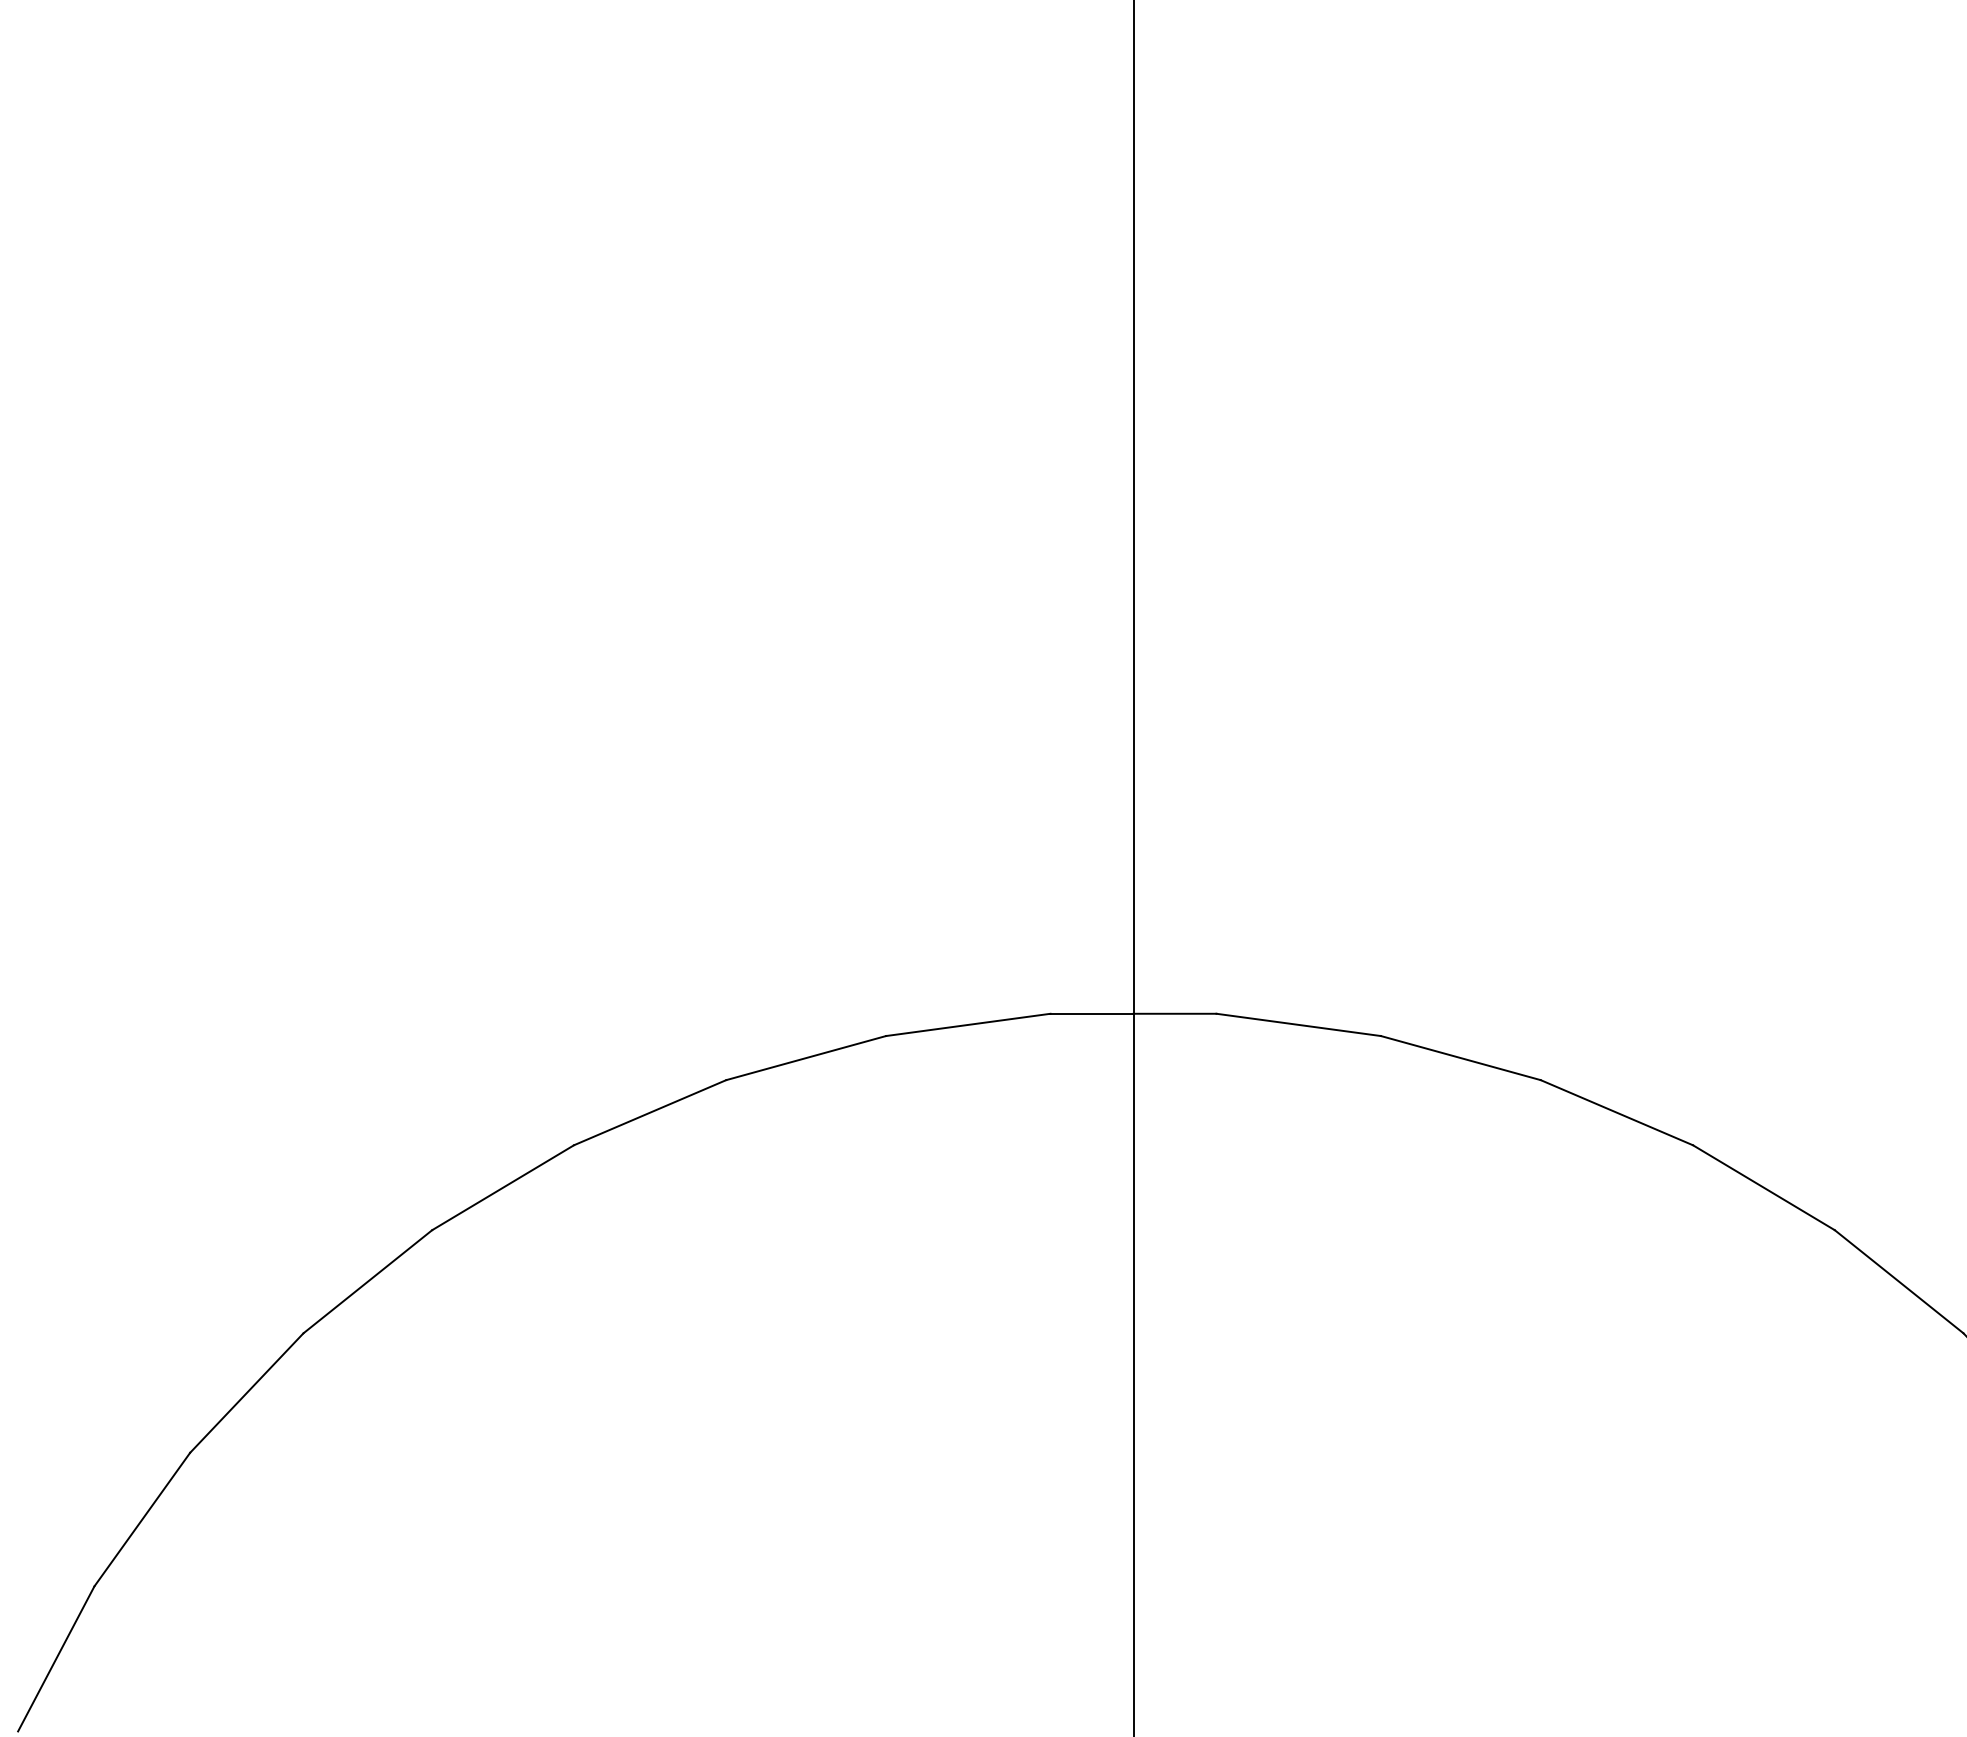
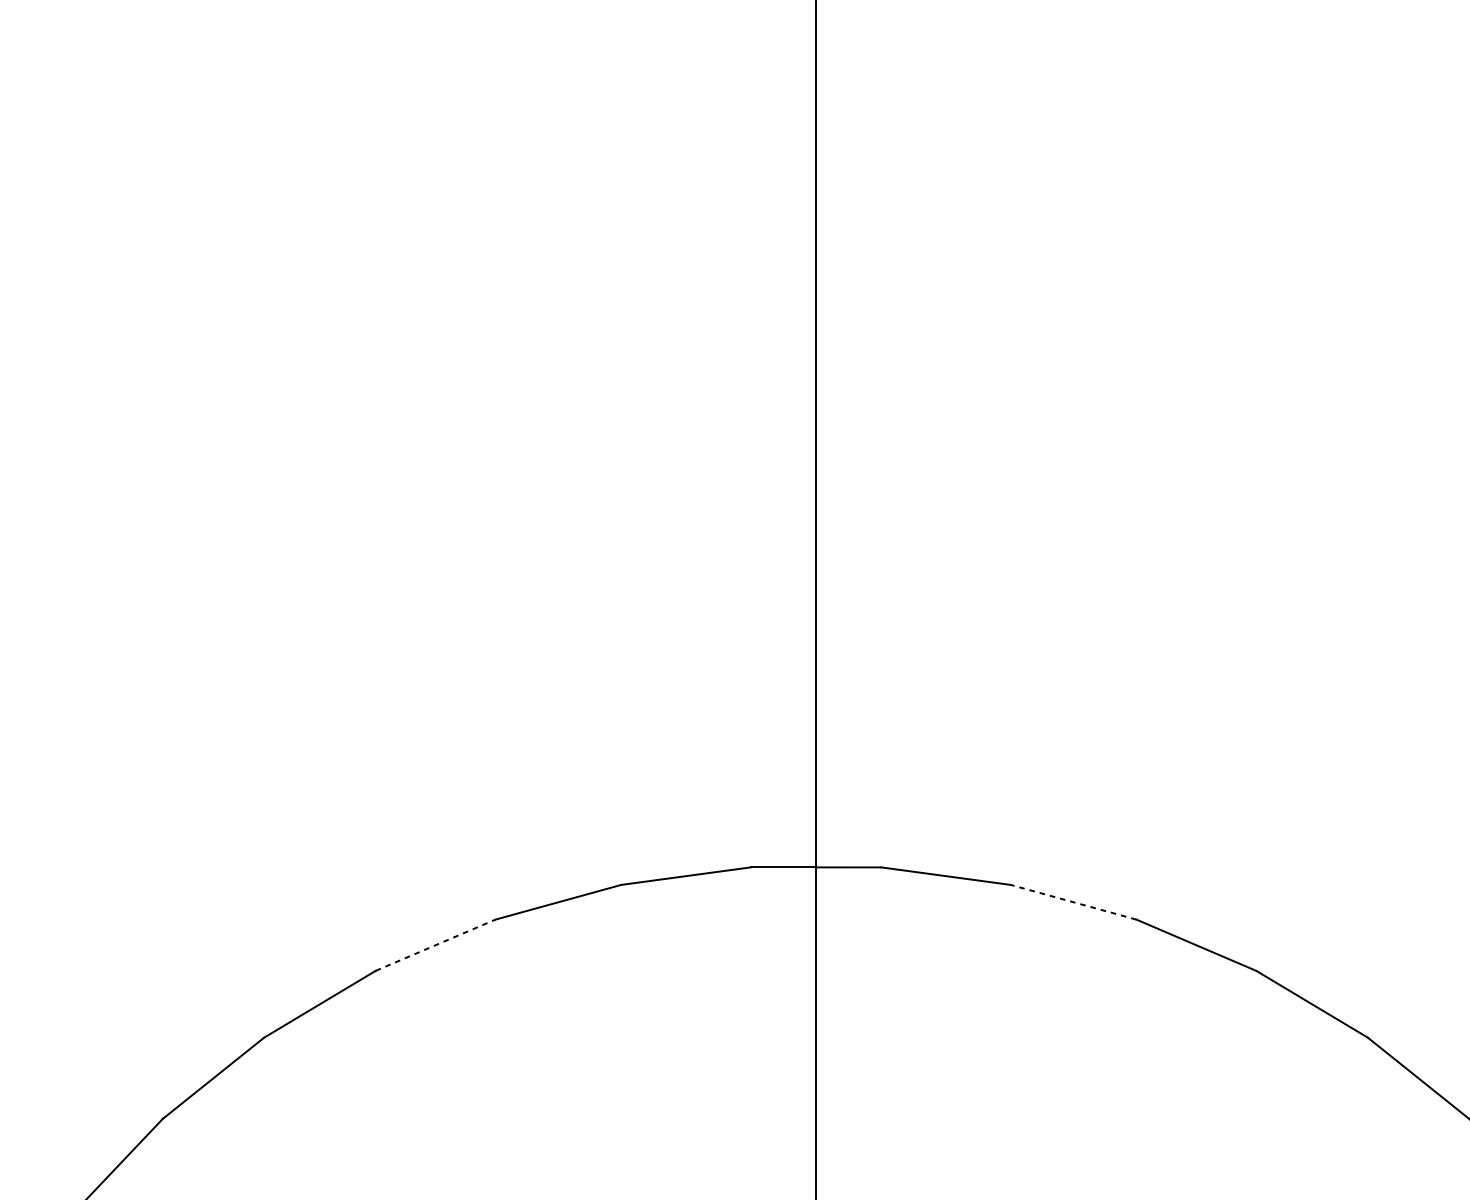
line: (1460, 1058) -> (1073, 902), solid -> dashed
line: (650, 1112) -> (435, 945), solid -> dashed

